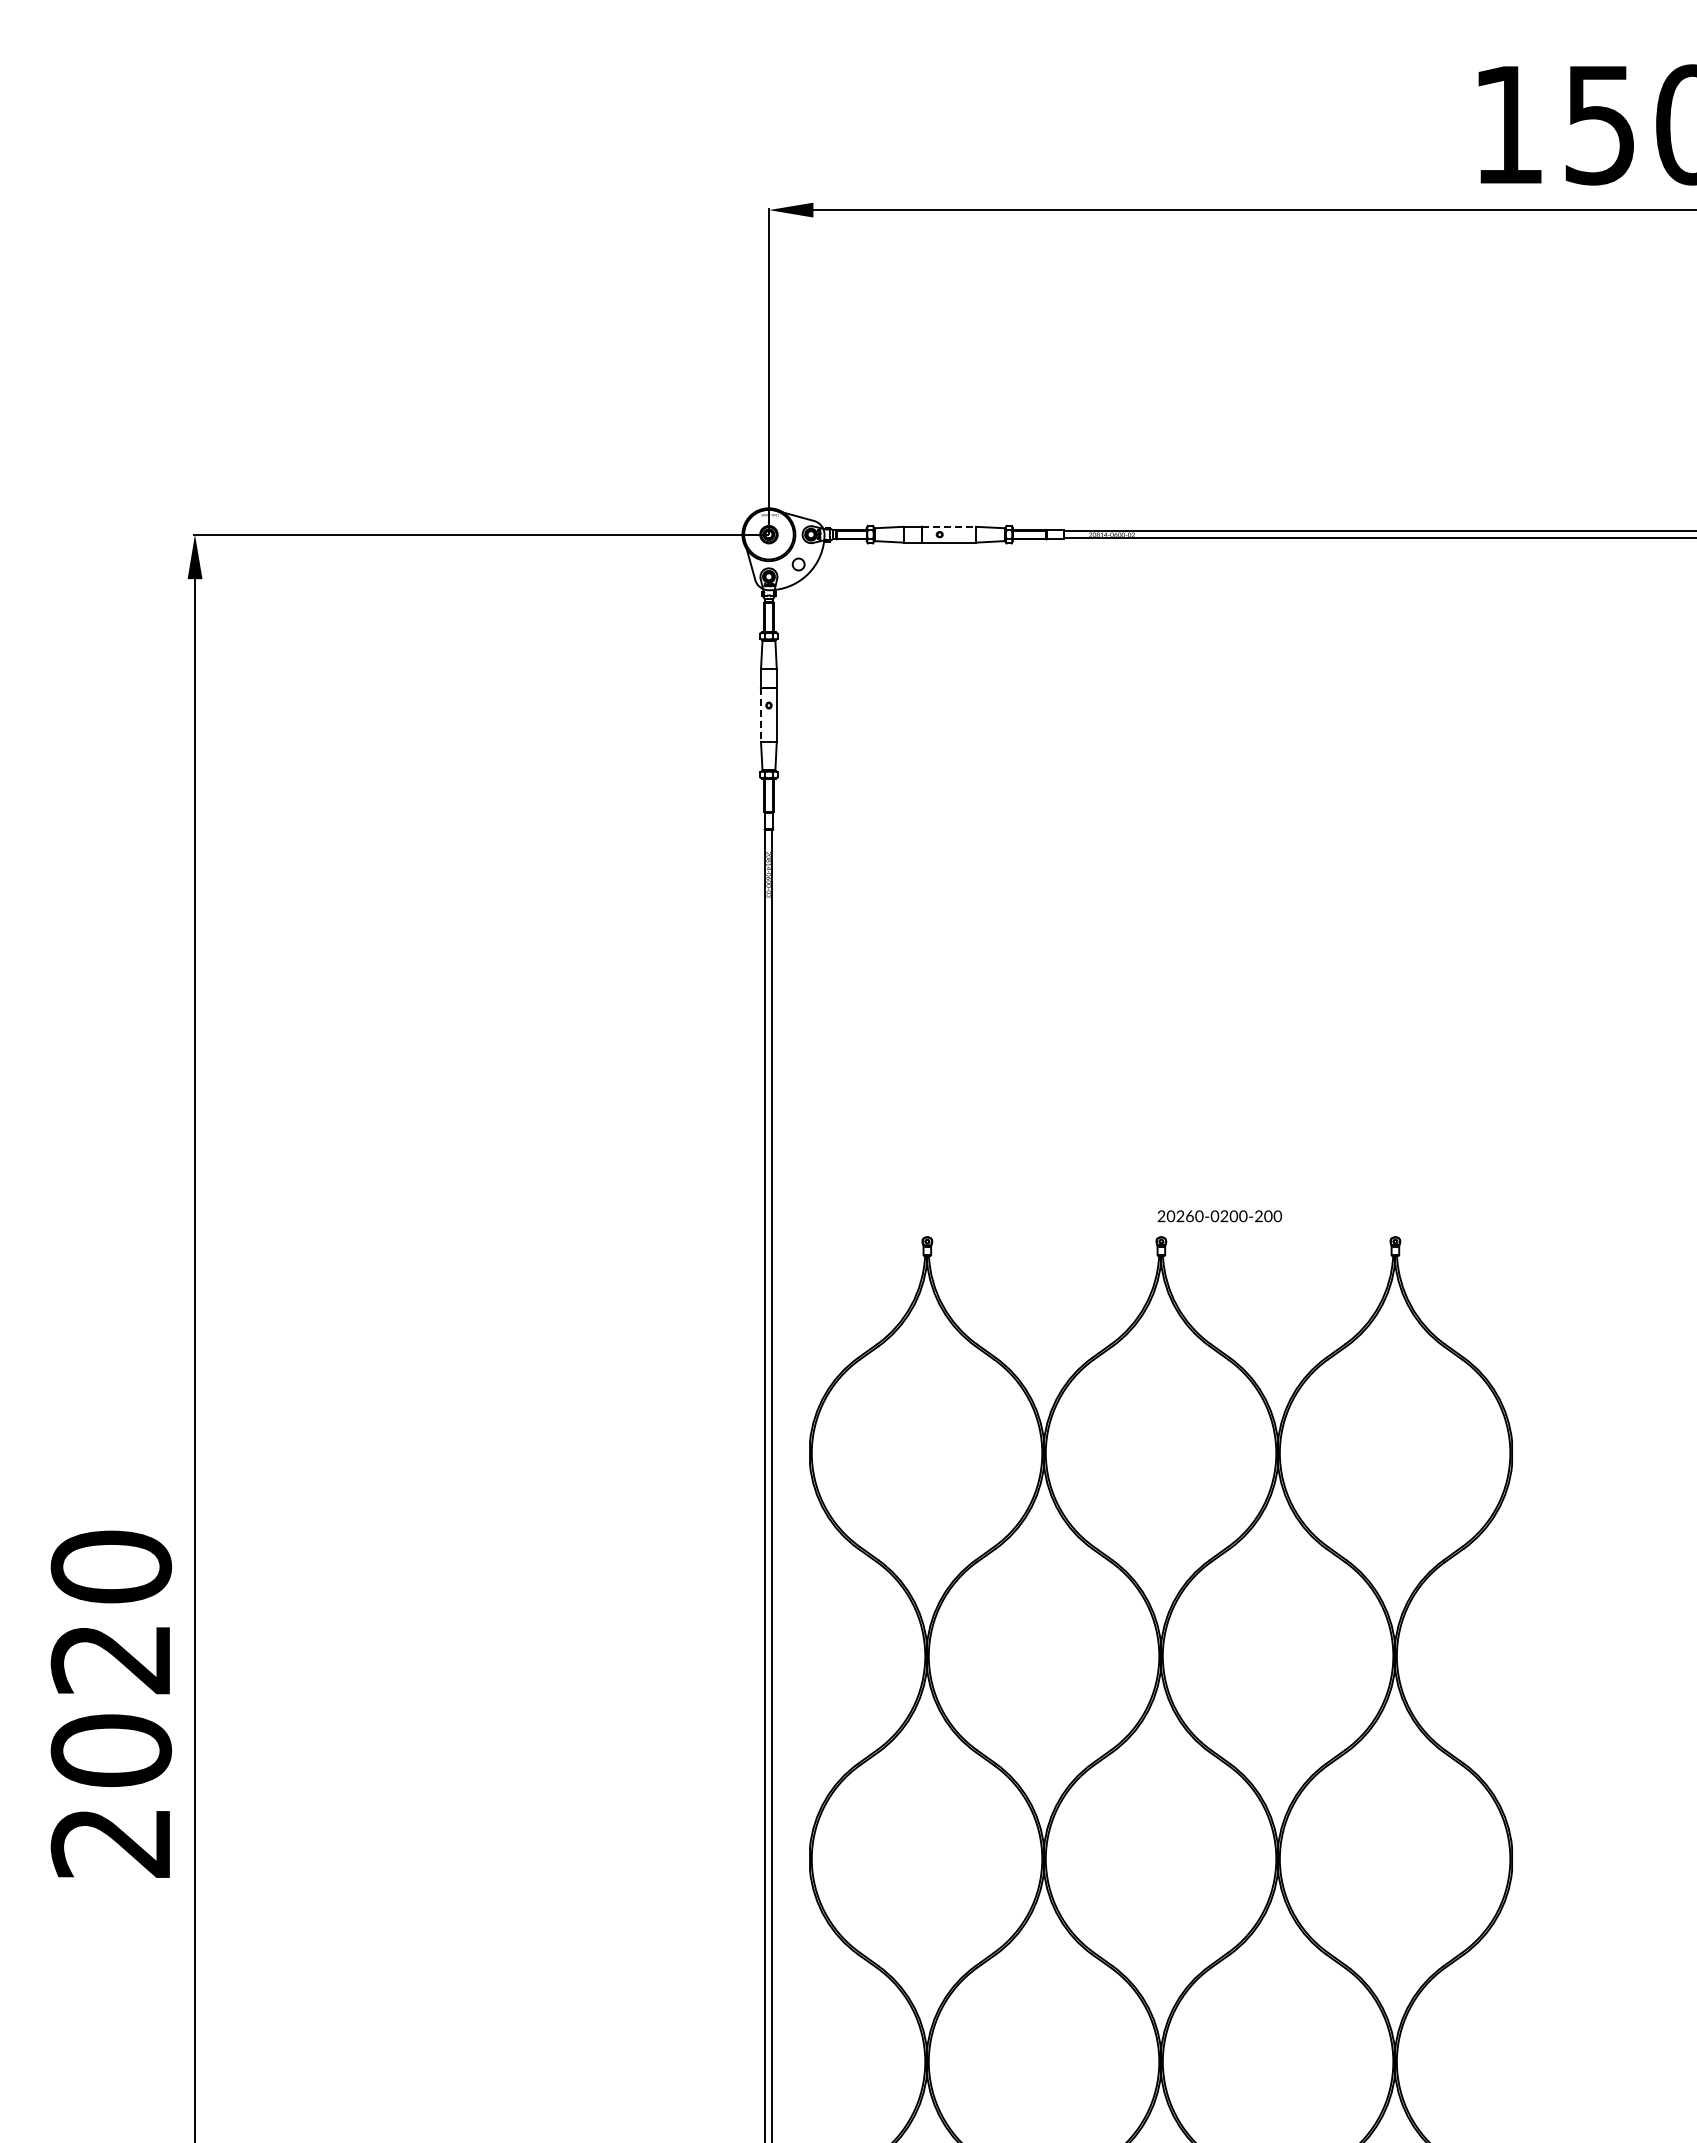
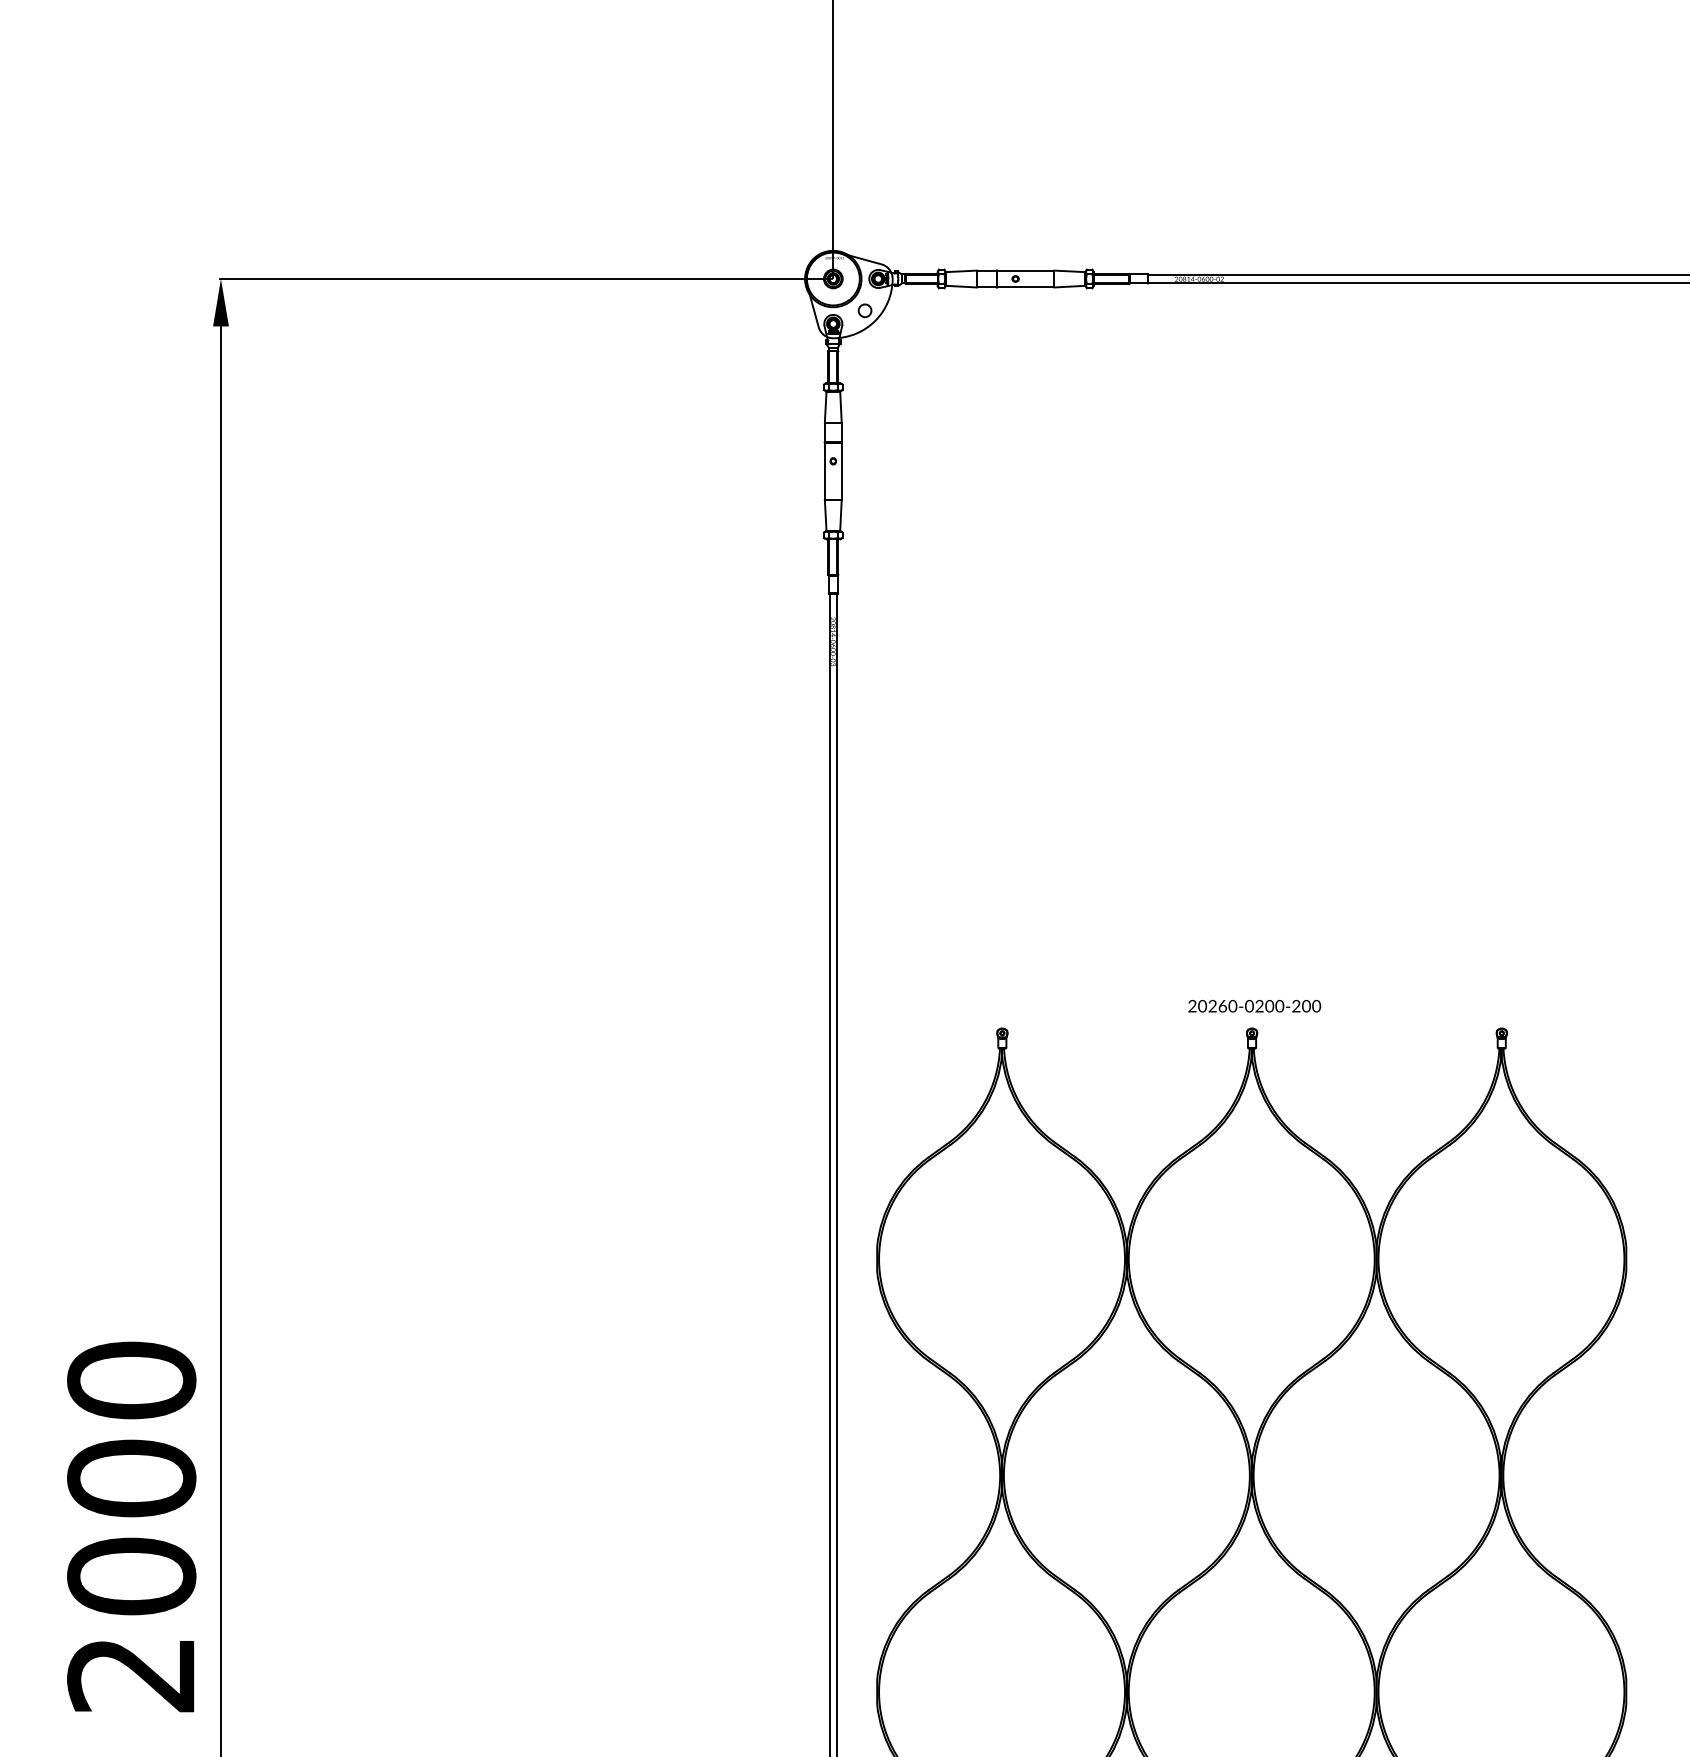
line: (949, 526) -> (1025, 270), dashed -> solid
line: (761, 715) -> (825, 471), dashed -> solid
text: (1219, 1216) -> (1254, 1006), moved
text: (111, 1658) -> (131, 1478), 2020 -> 2000

